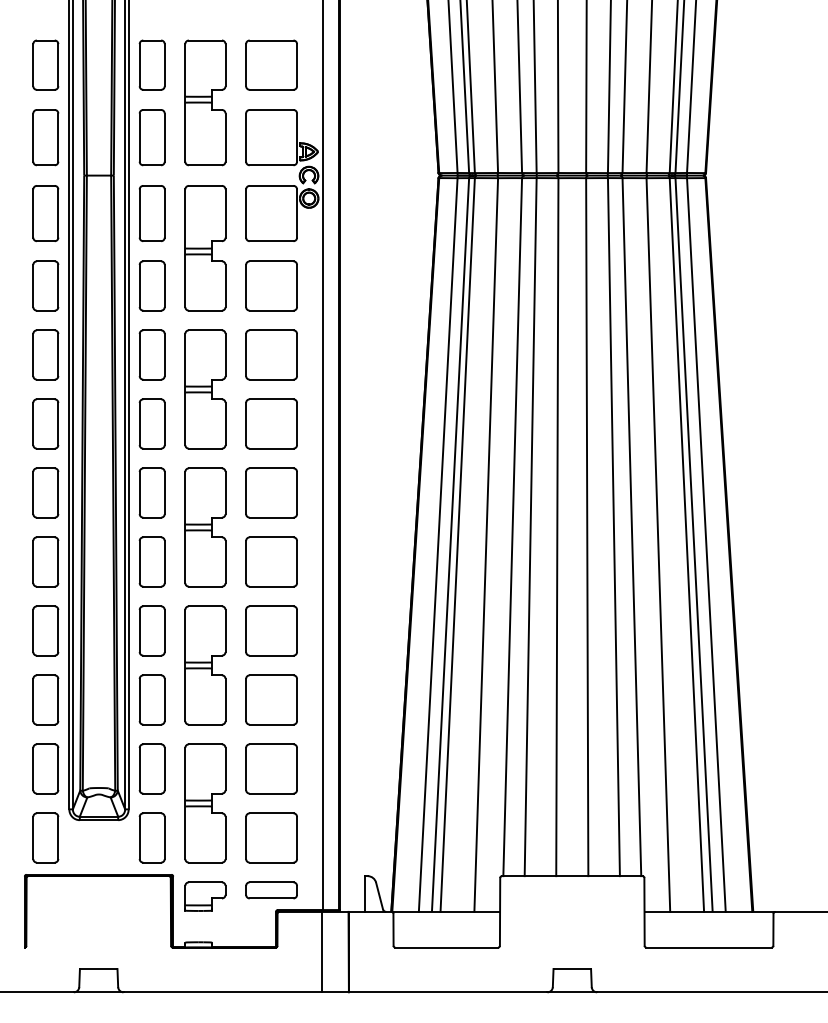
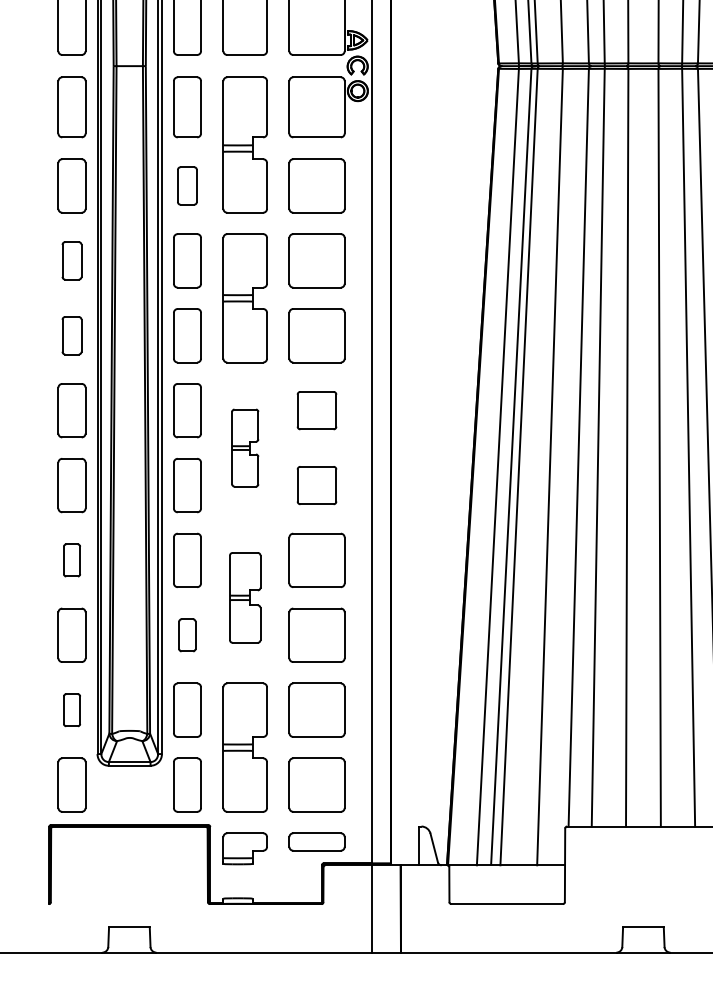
part: (151, 285) -> (186, 185), size x0.7
part: (45, 354) -> (71, 260), size x0.7
part: (45, 423) -> (71, 335), size x0.7
part: (271, 492) -> (316, 410), size x0.7
part: (205, 527) -> (245, 448), size x0.6
part: (271, 561) -> (316, 485), size x0.7
part: (45, 630) -> (71, 559), size x0.6
part: (205, 665) -> (245, 597), size x0.7
part: (151, 699) -> (186, 634), size x0.6
part: (45, 768) -> (71, 709), size x0.6

